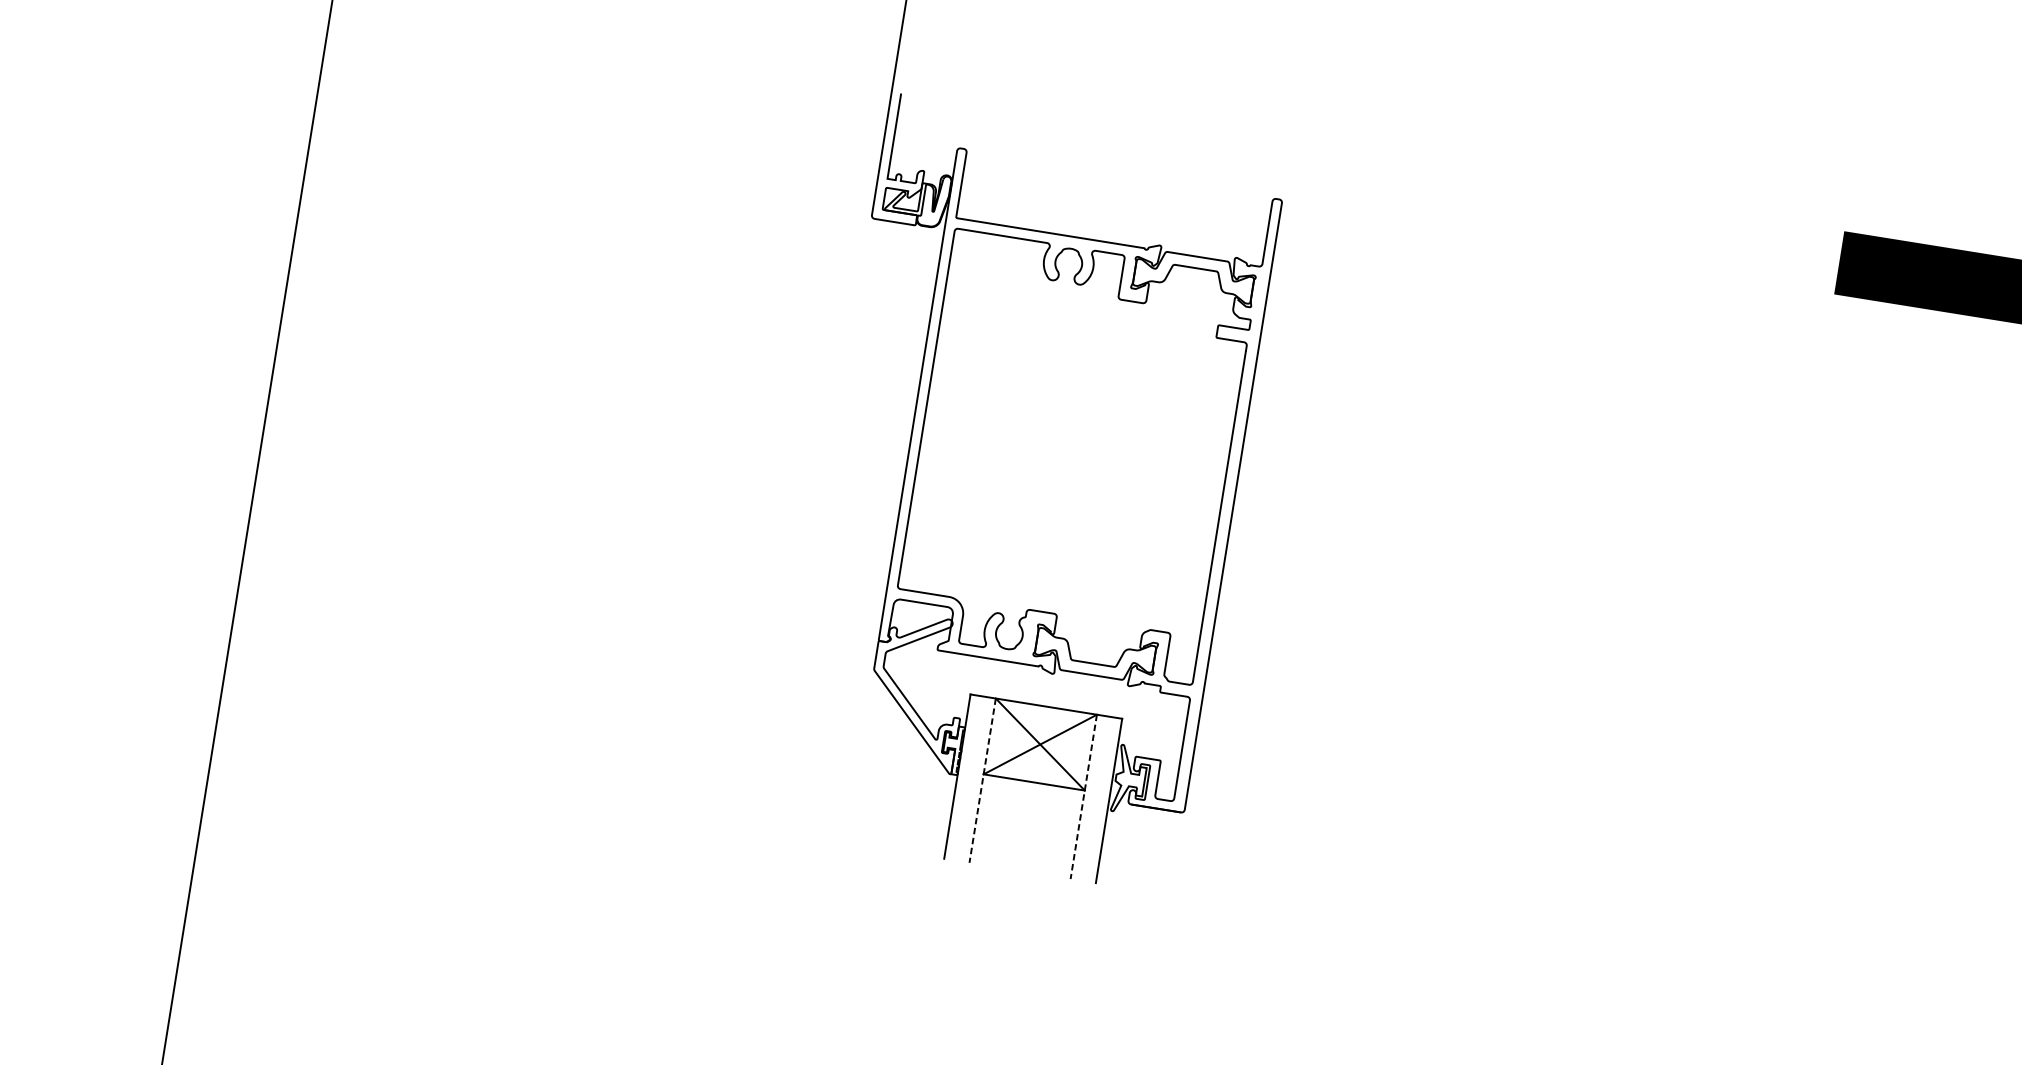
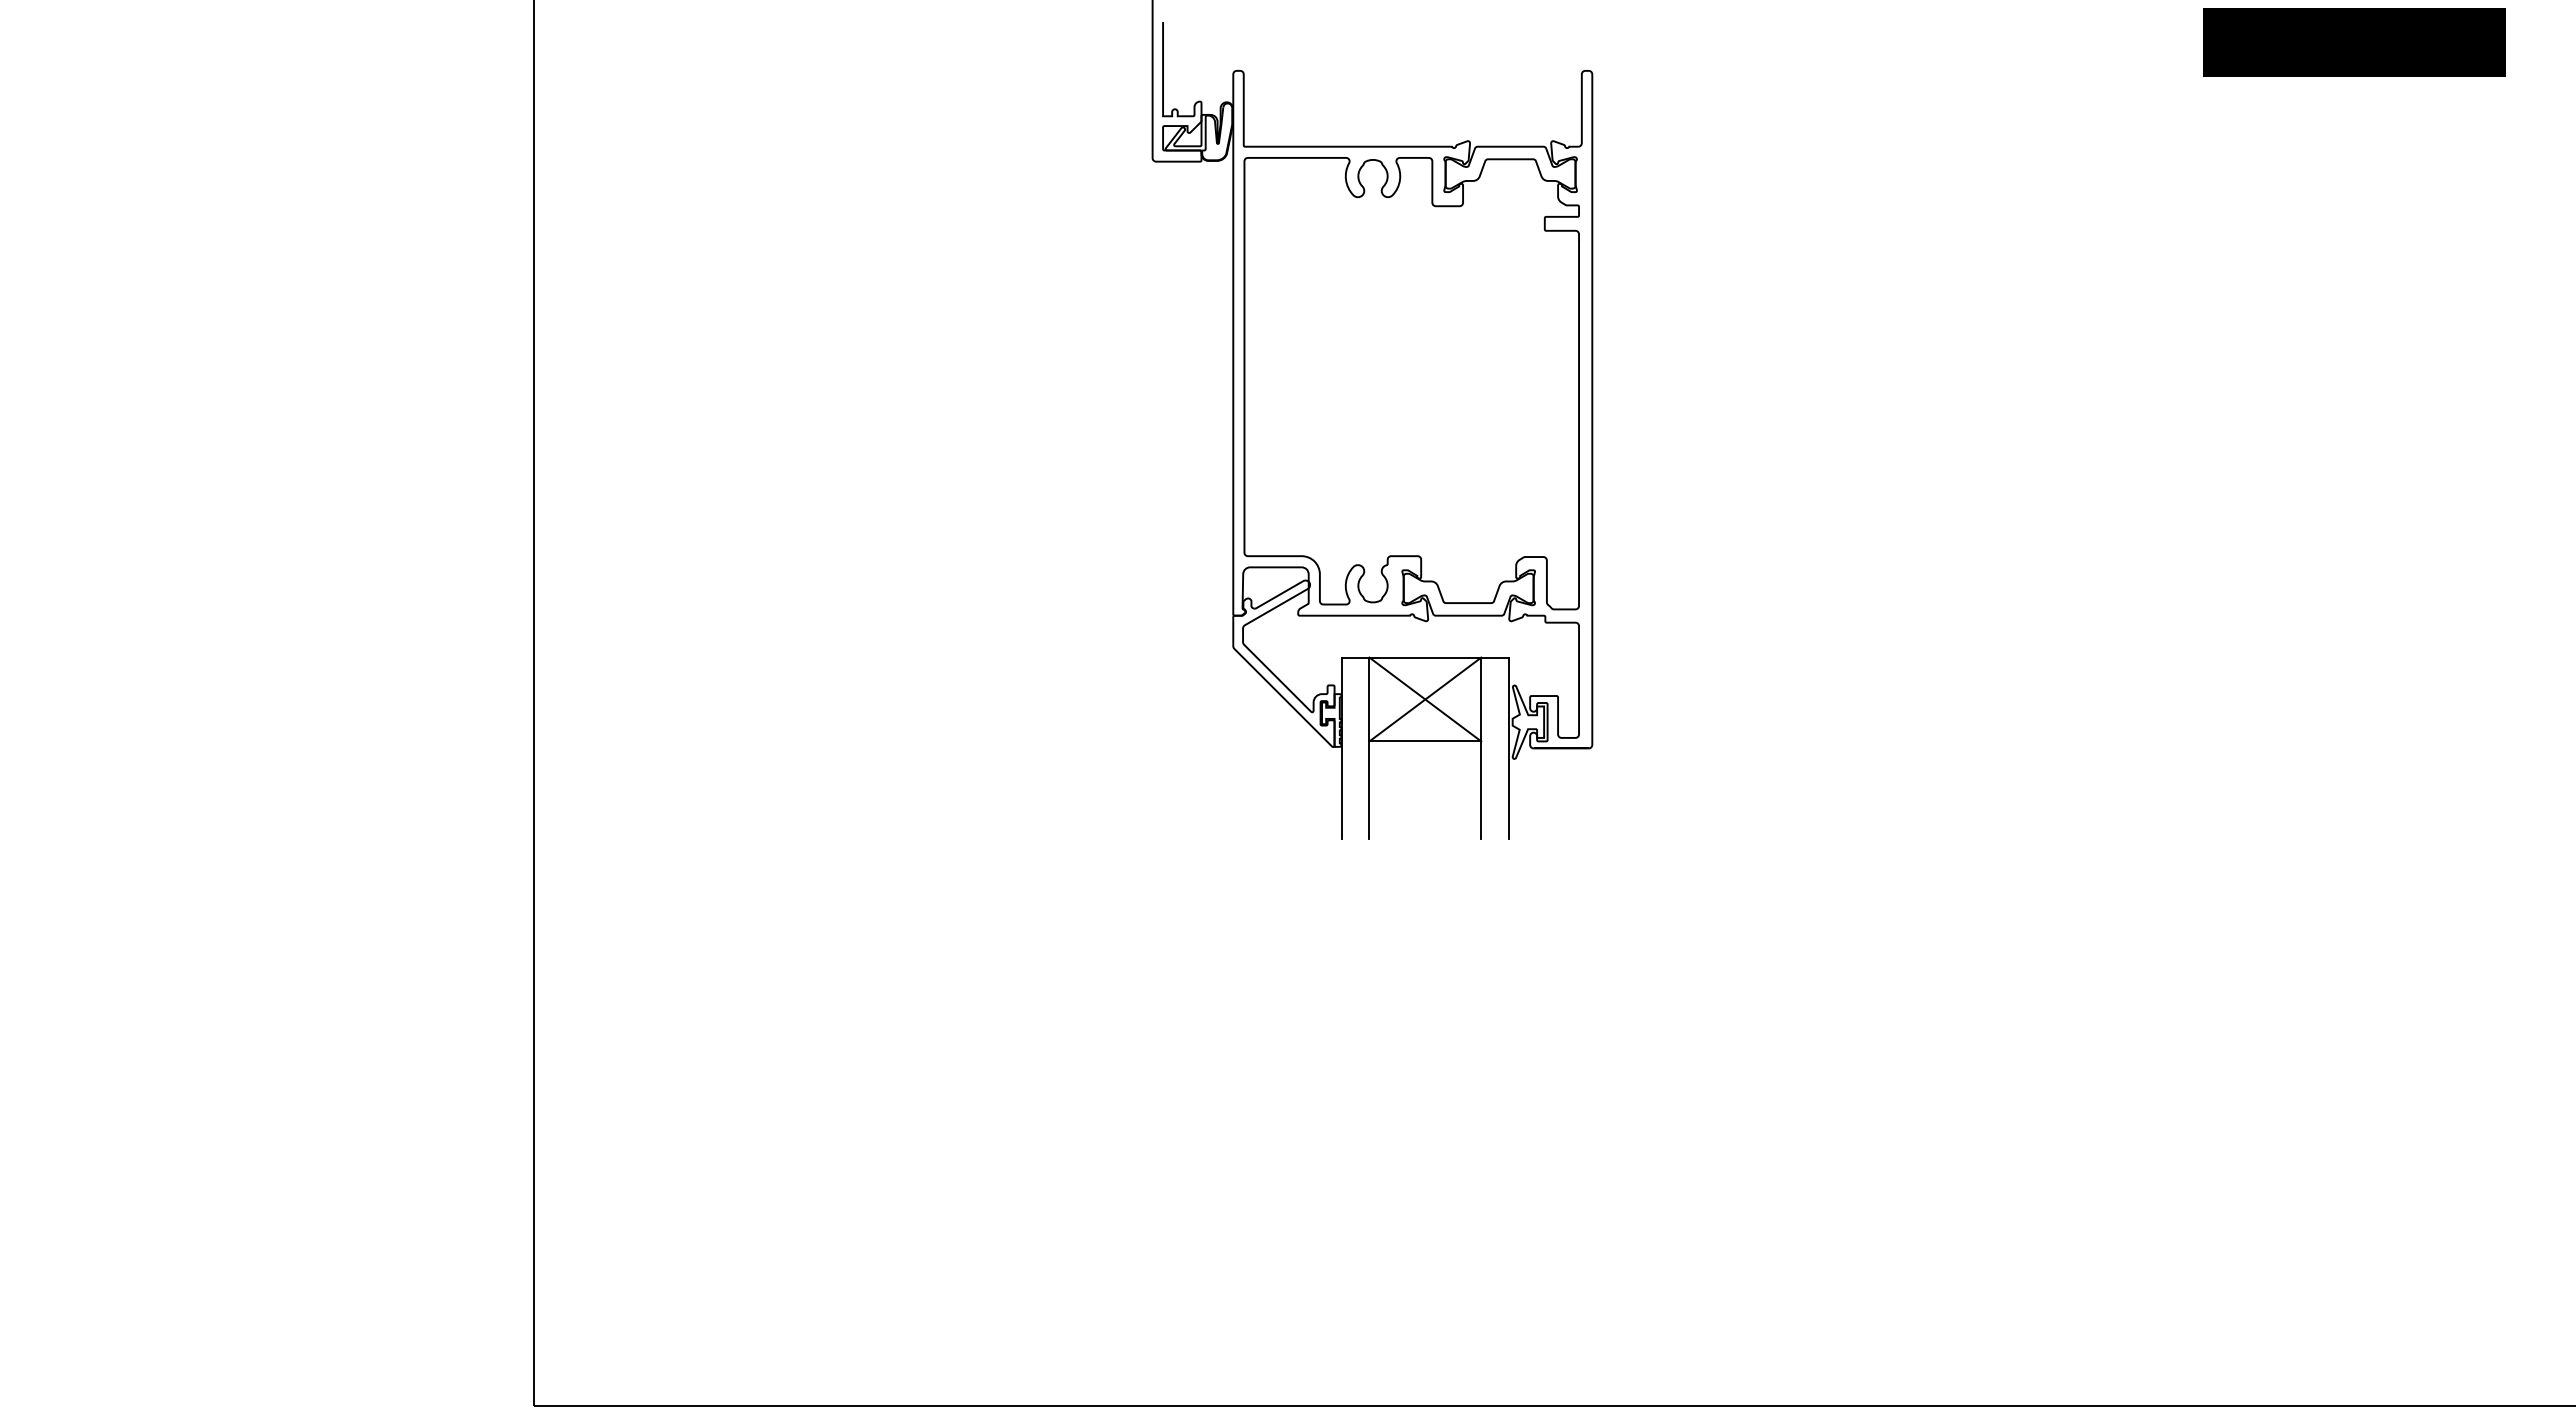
line: (982, 780) -> (1369, 748), dashed -> solid
line: (1084, 797) -> (1481, 748), dashed -> solid

